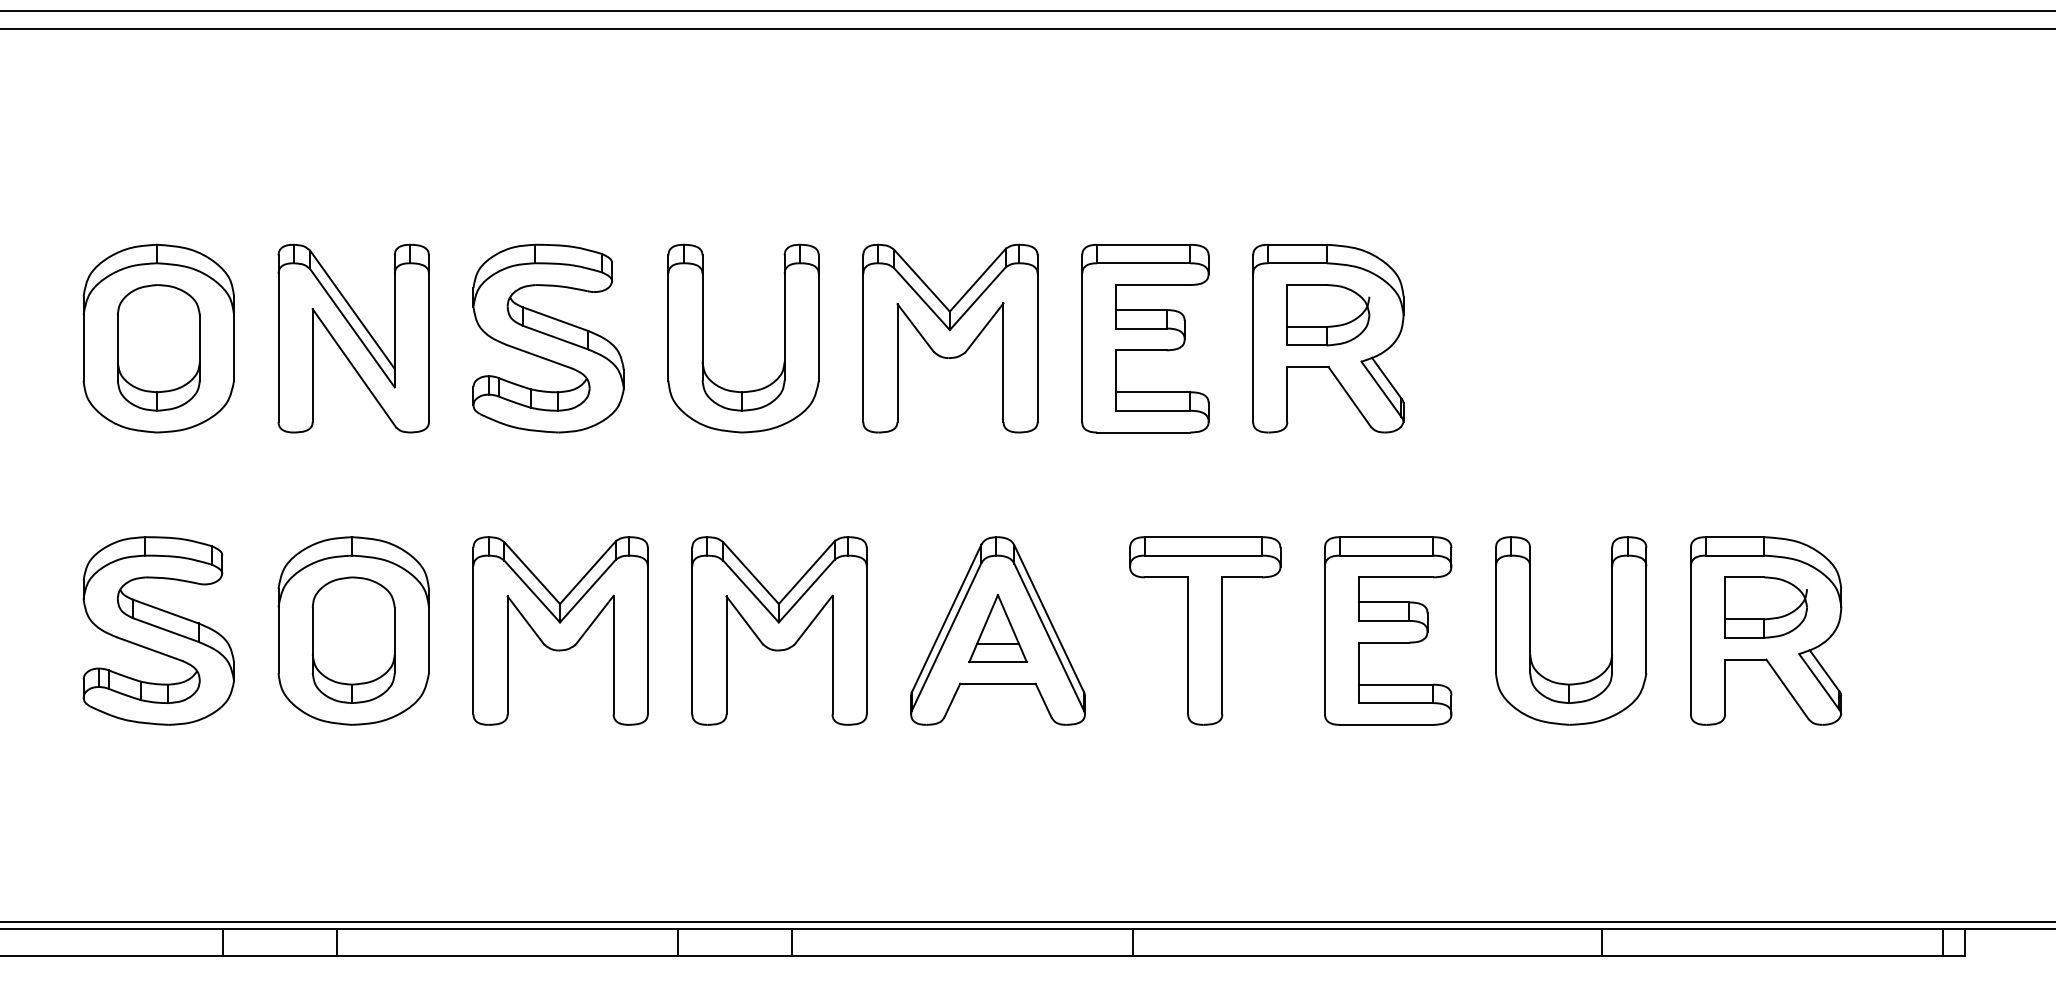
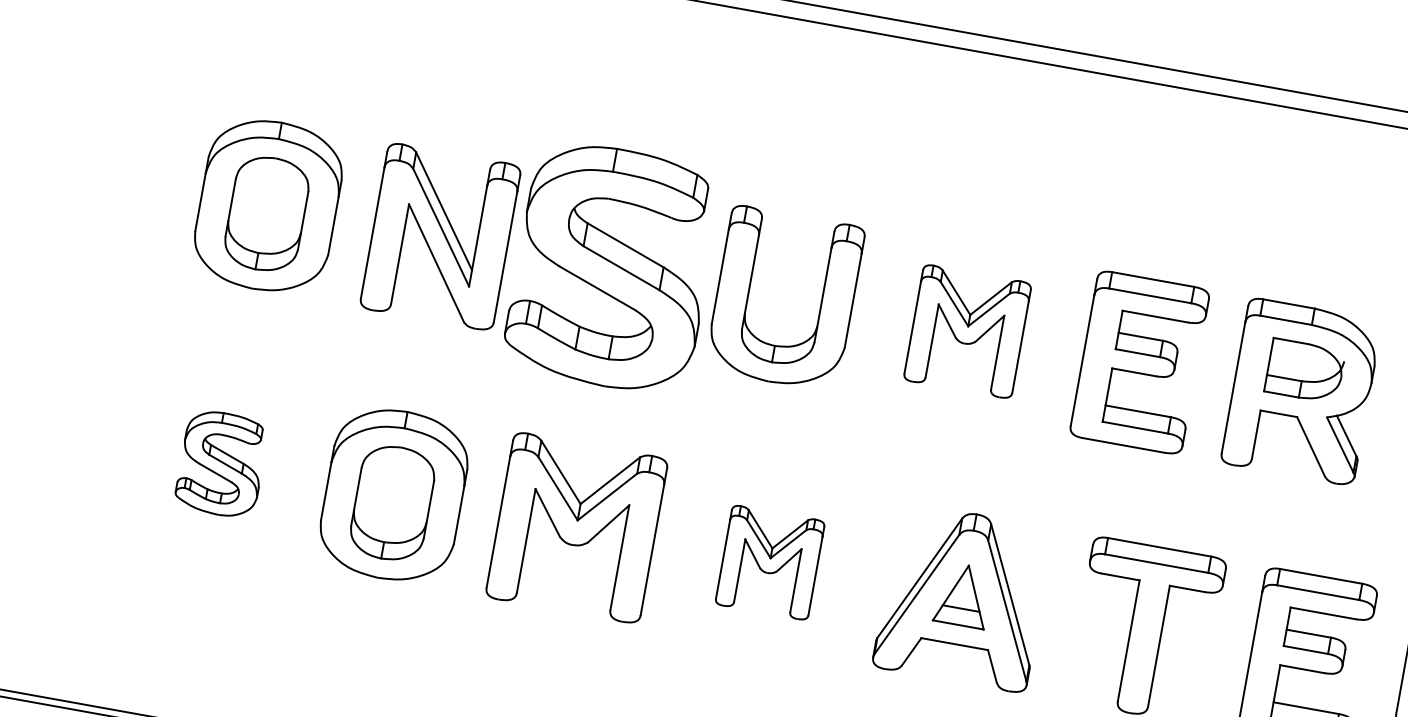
part: (548, 338) -> (612, 267), size x1.4
part: (950, 338) -> (967, 331), size x0.7
part: (158, 630) -> (221, 463), size x0.6
part: (779, 630) -> (770, 562), size x0.6

